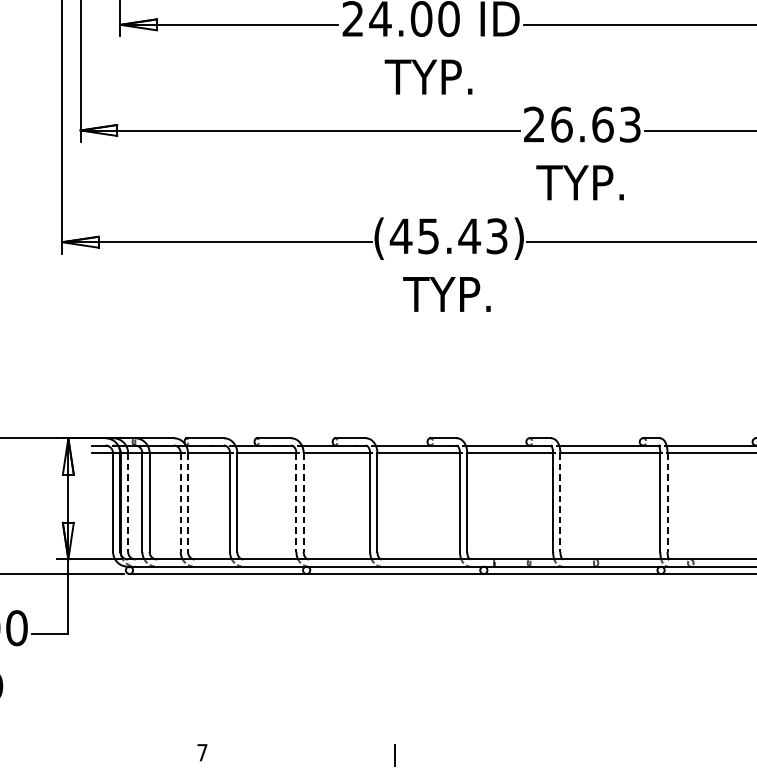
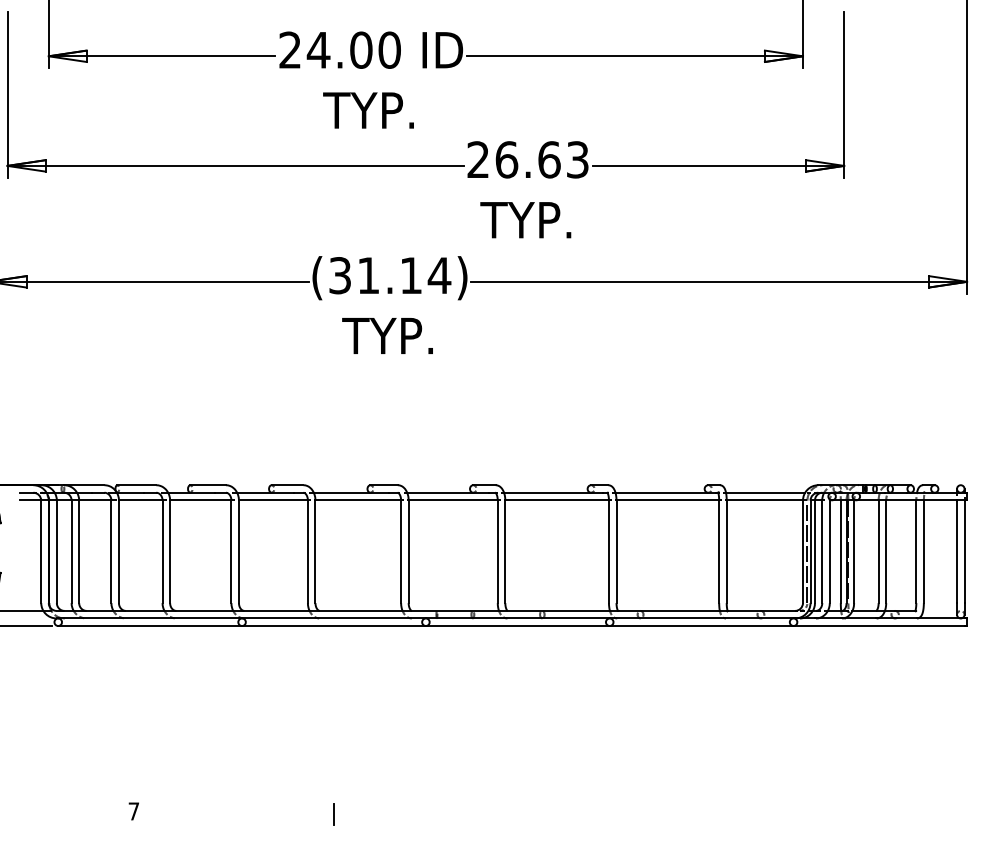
text: (448, 236) -> (389, 275), (45.43) -> (31.14)
line: (127, 503) -> (56, 552), dashed -> solid
line: (180, 503) -> (111, 552), dashed -> solid
line: (187, 503) -> (118, 552), dashed -> solid
line: (296, 503) -> (231, 552), dashed -> solid
line: (303, 503) -> (238, 552), dashed -> solid
line: (560, 503) -> (505, 552), dashed -> solid
line: (667, 503) -> (616, 552), dashed -> solid

